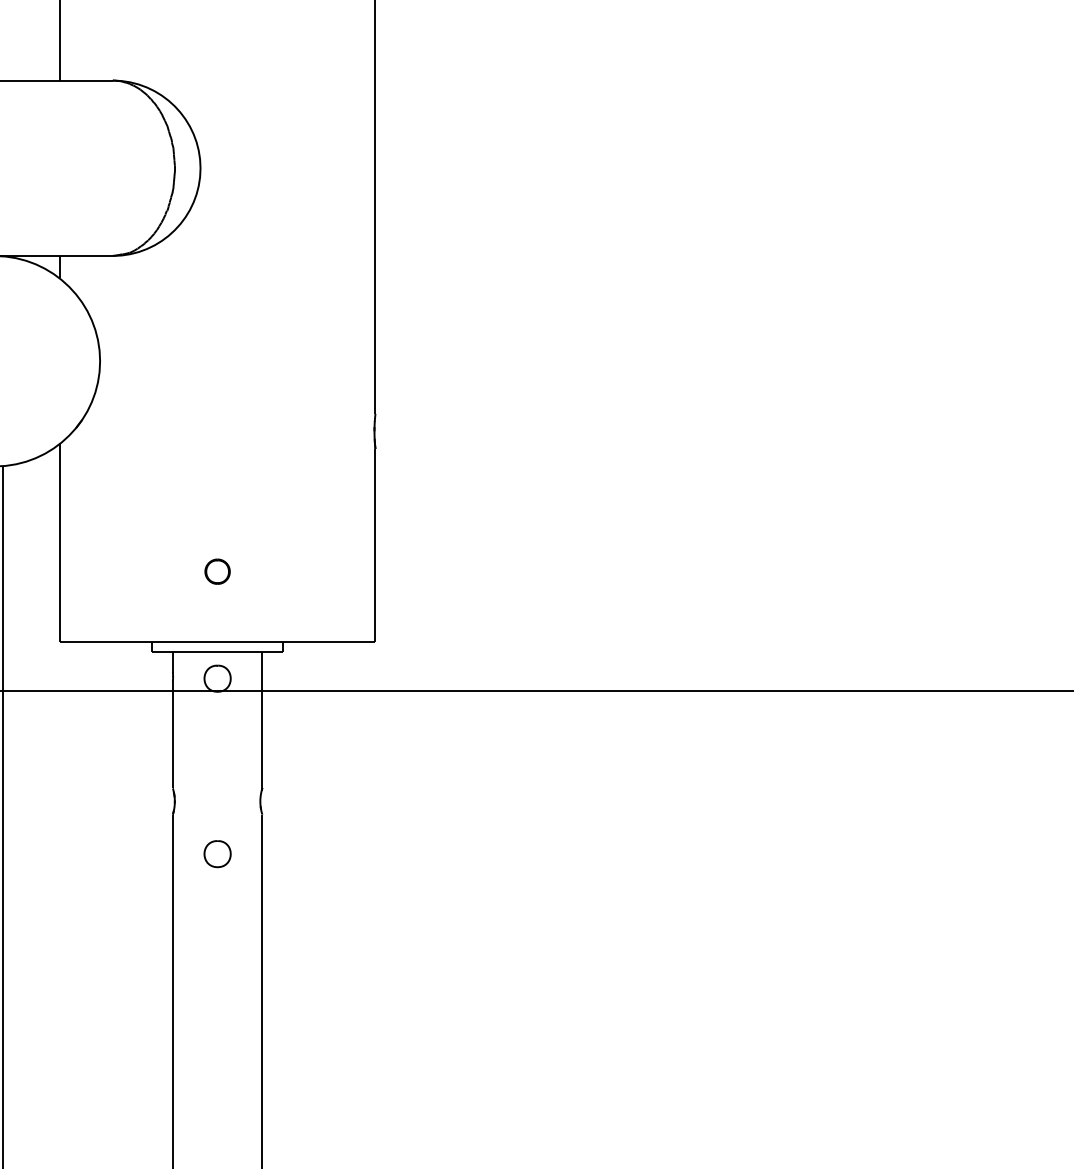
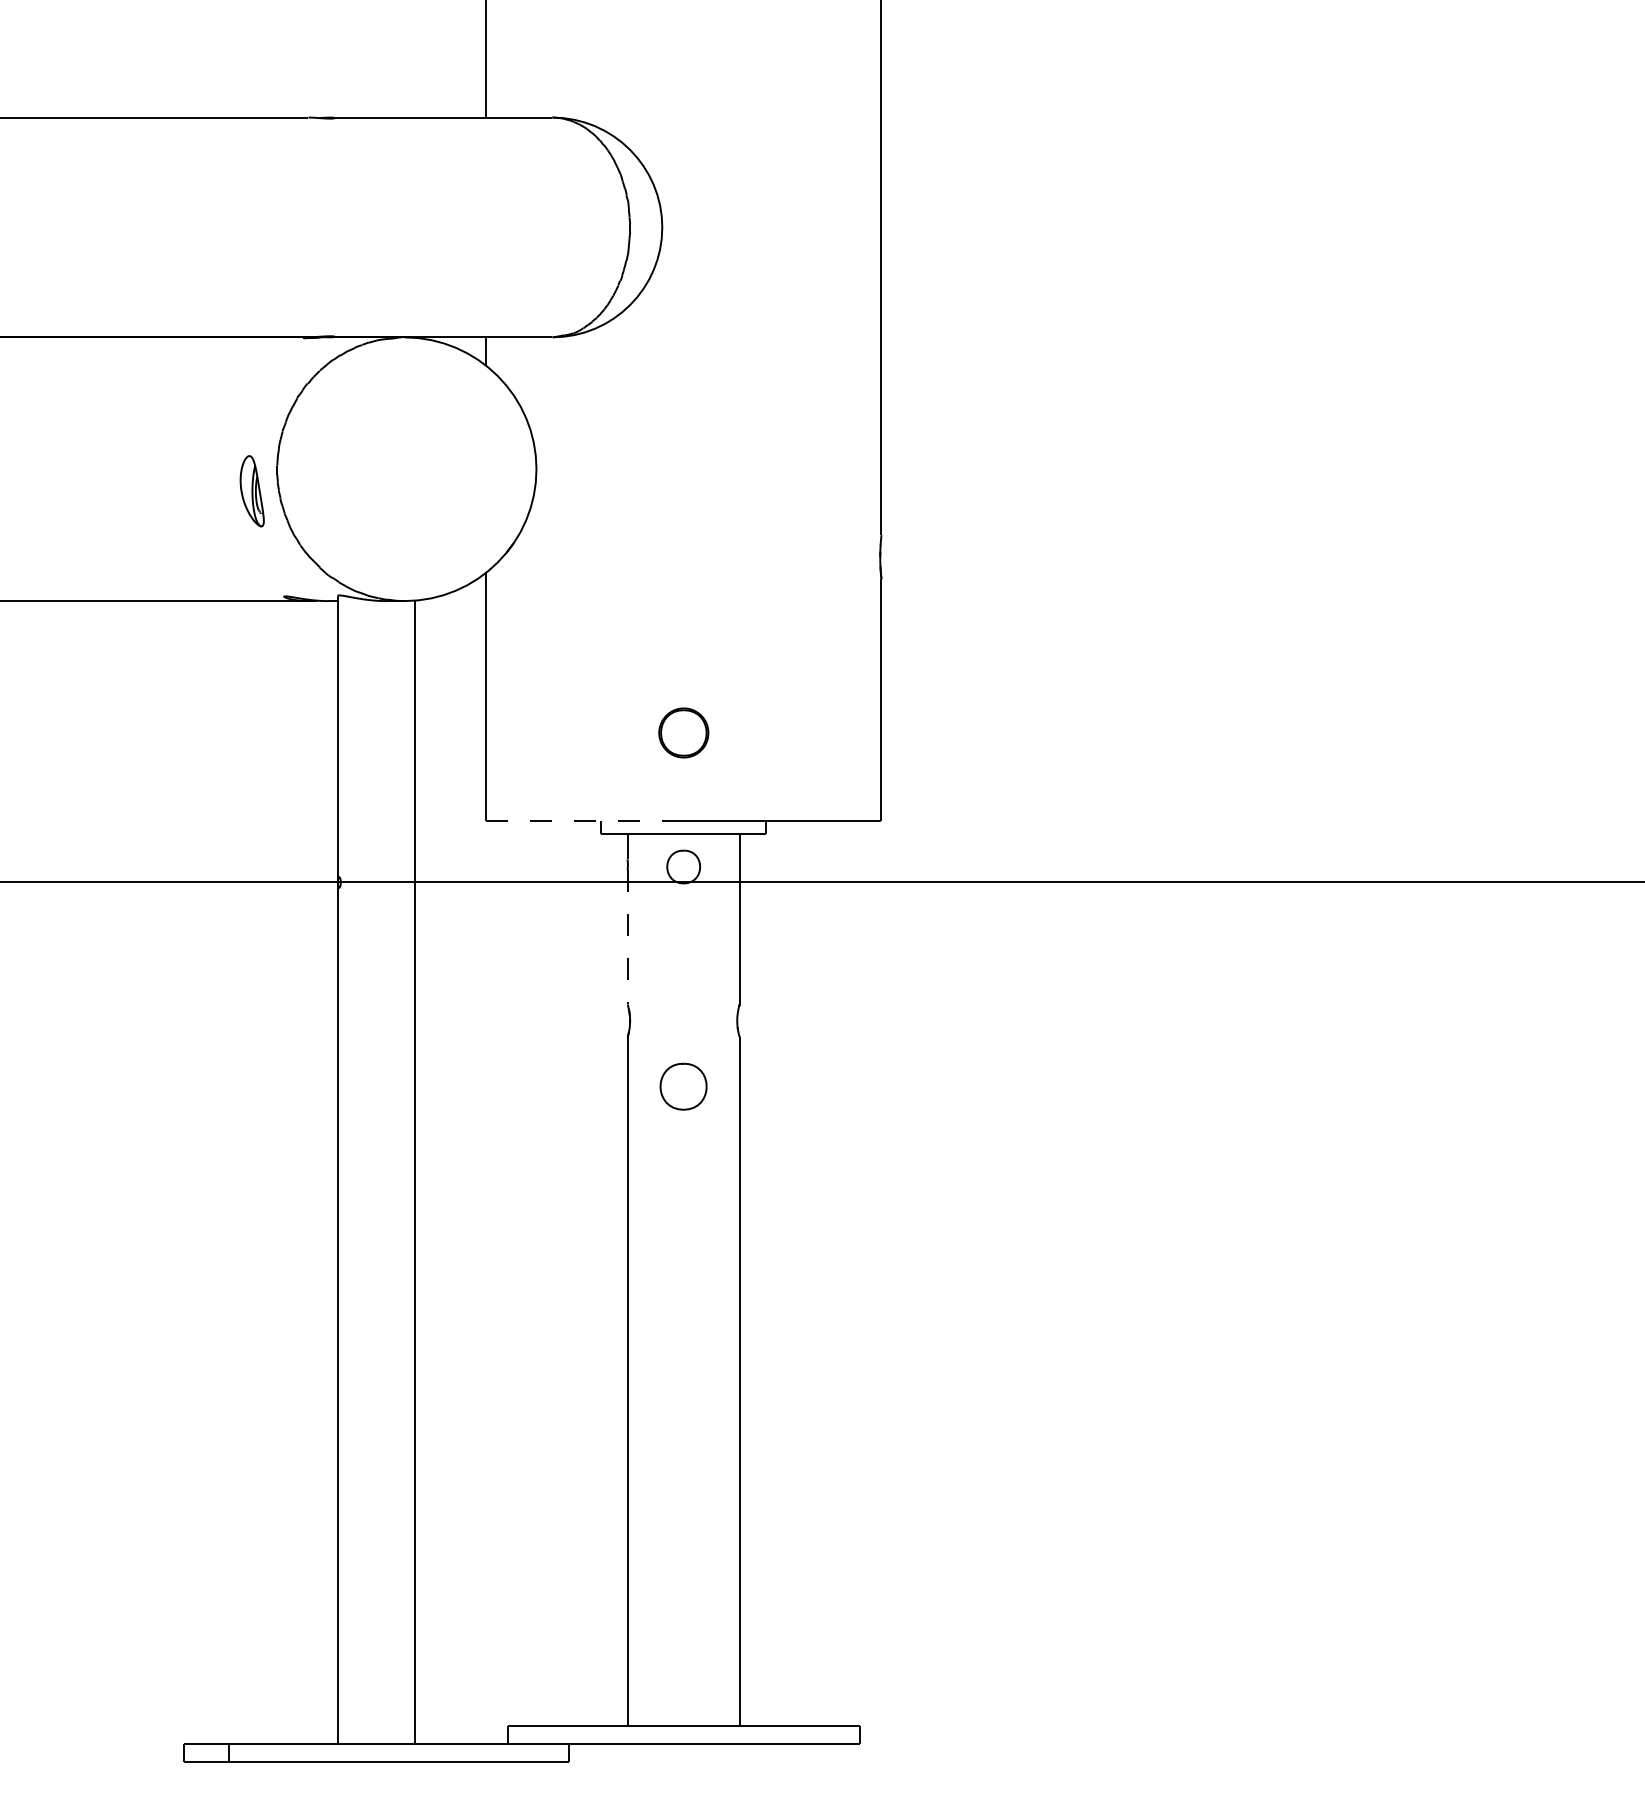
part: (217, 571) -> (683, 732), size x1.6
line: (138, 641) -> (584, 820), solid -> dashed
line: (172, 734) -> (627, 937), solid -> dashed
part: (217, 853) -> (683, 1086), size x1.4

